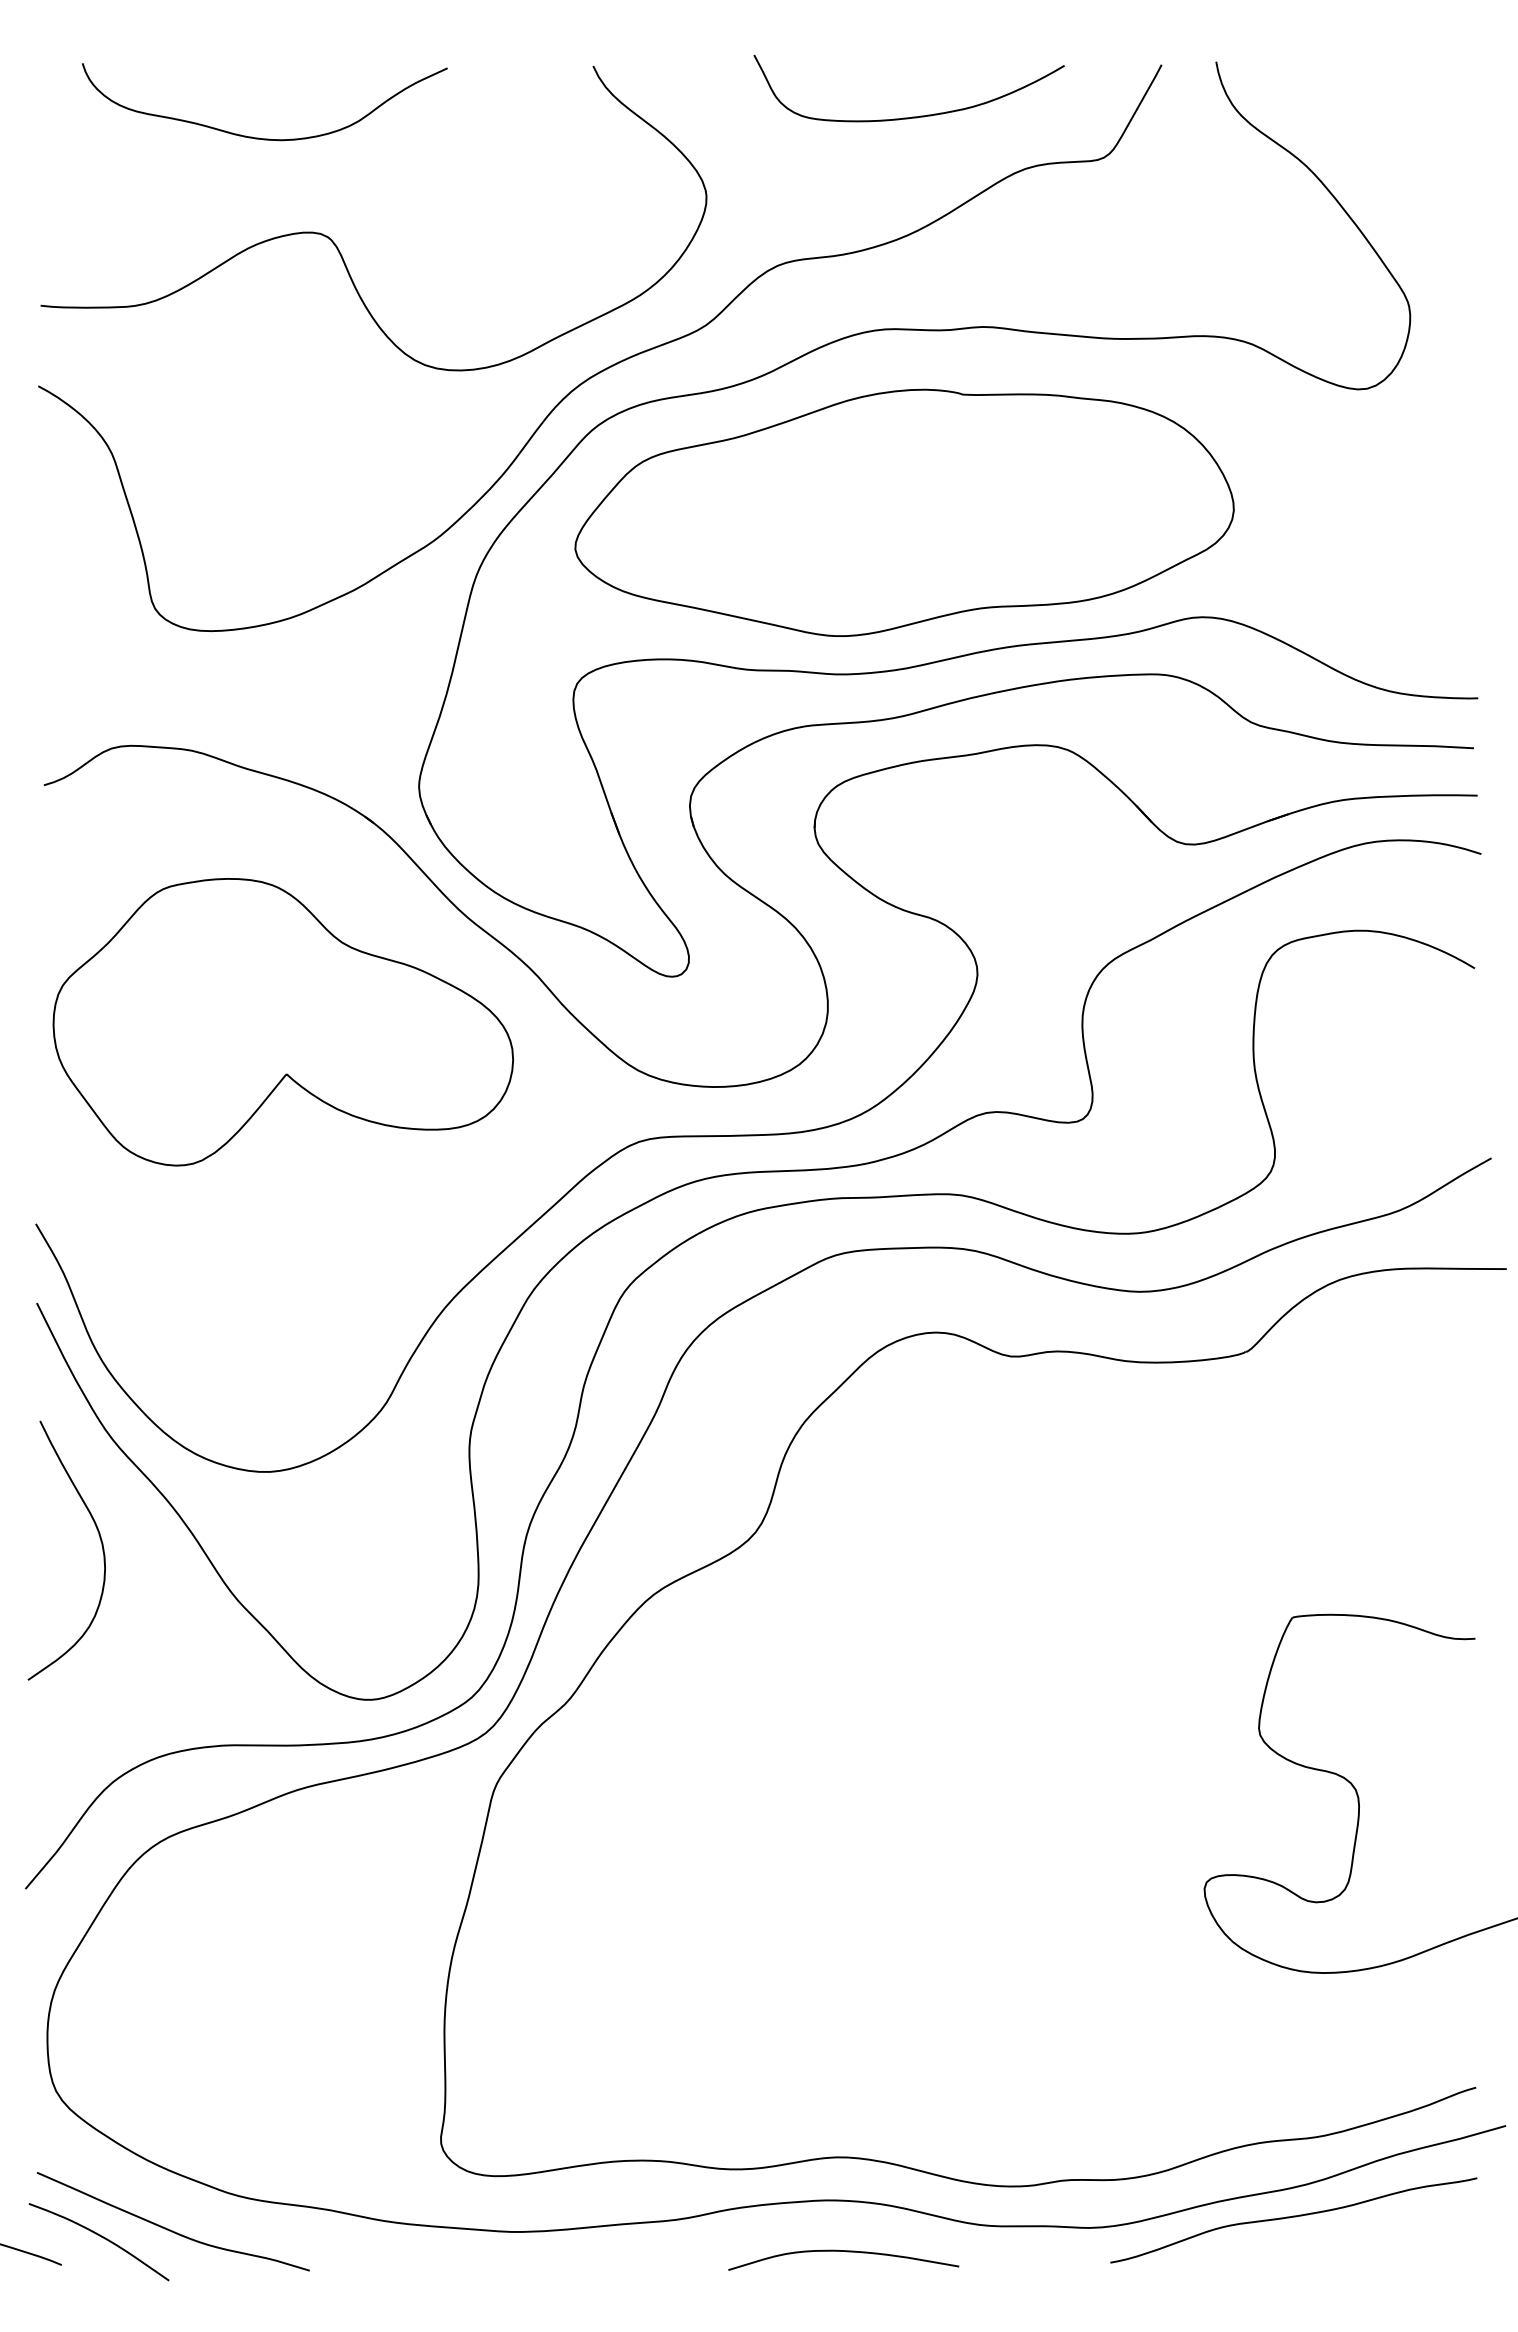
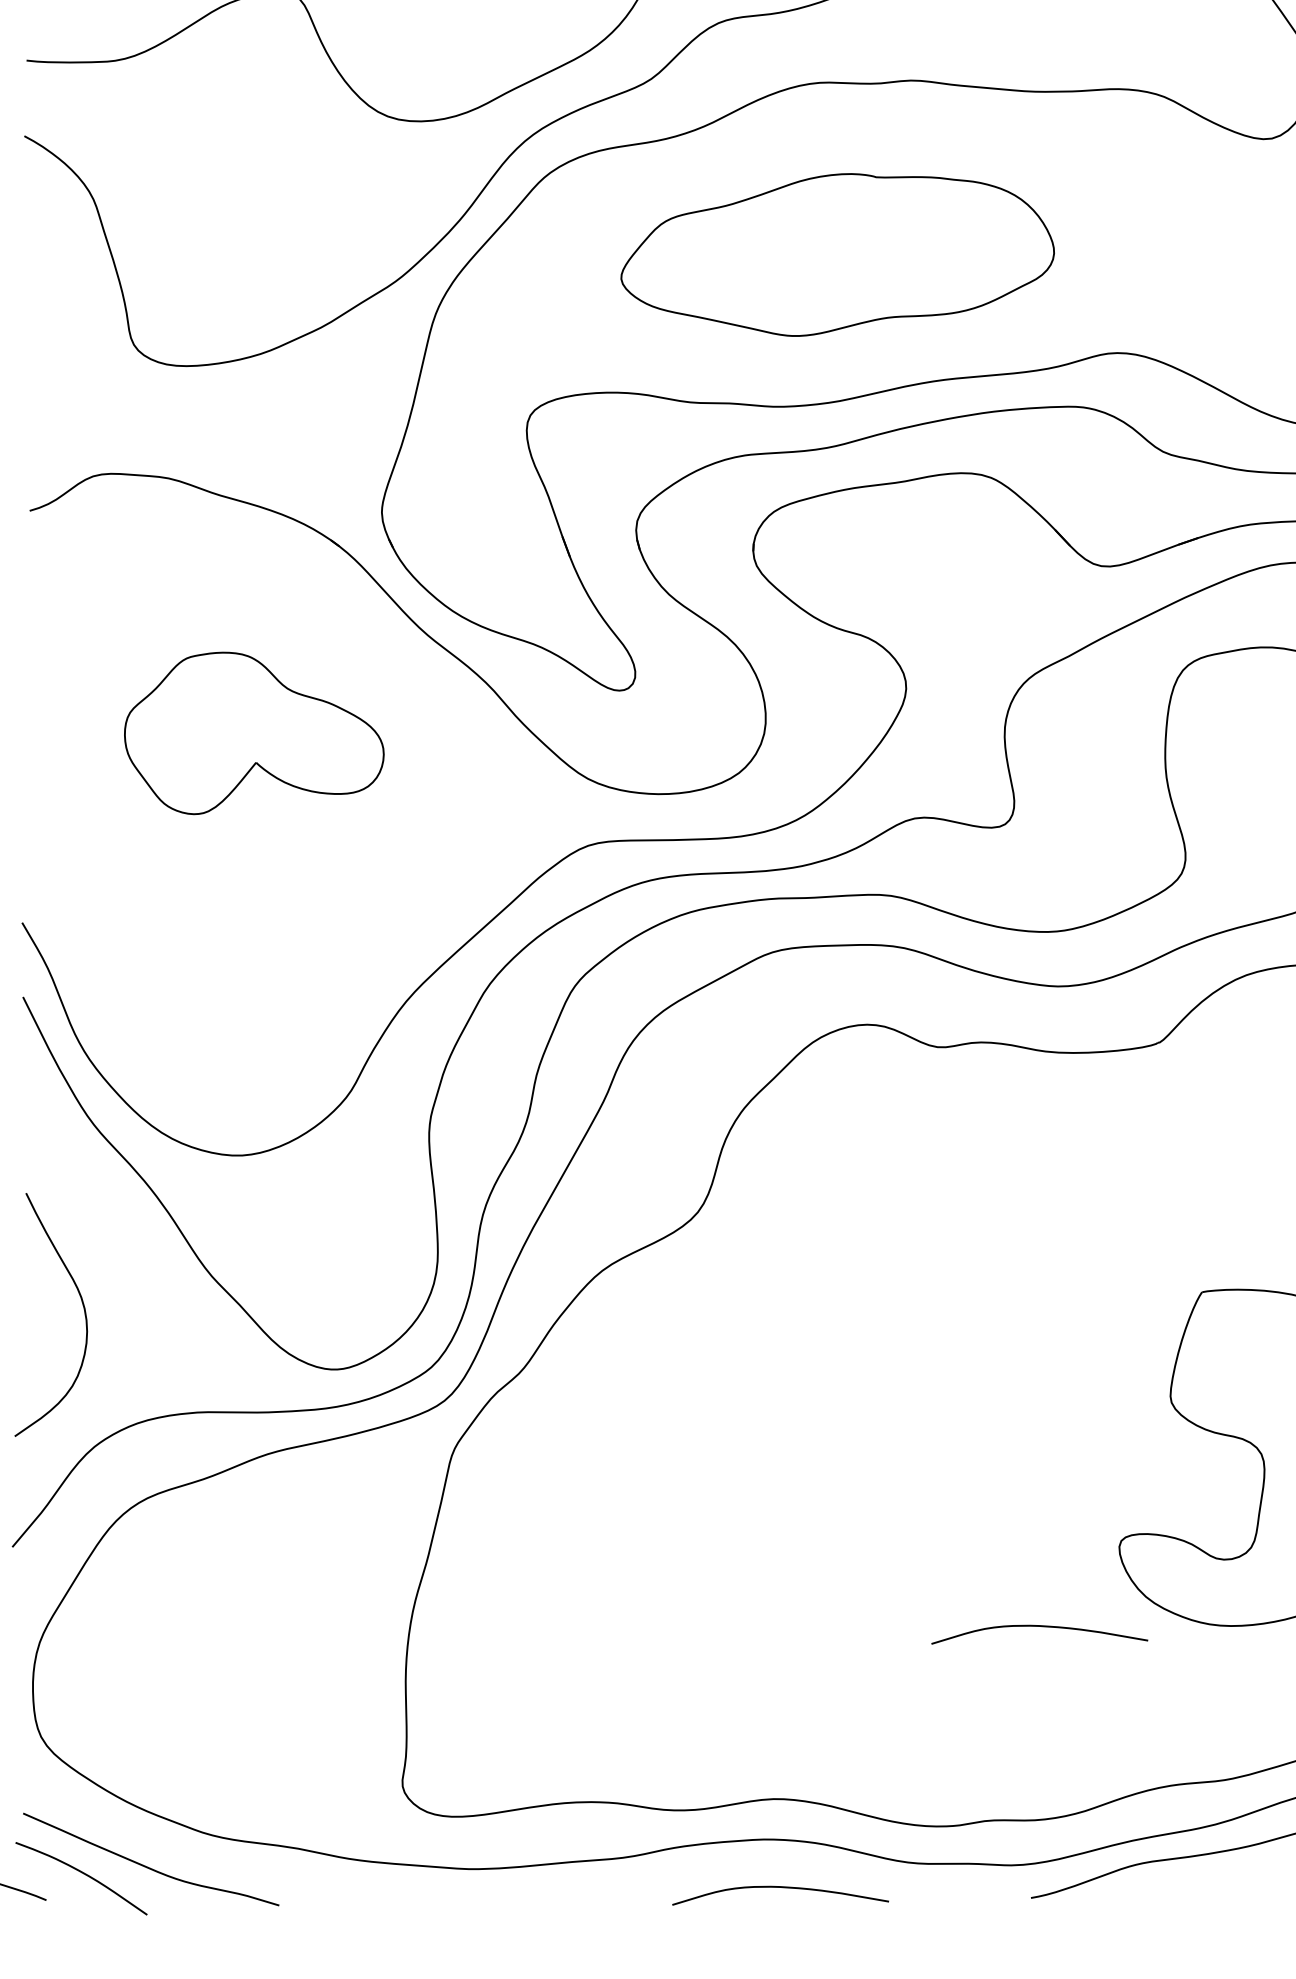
part: (904, 512) -> (837, 254), size x0.7
part: (282, 1022) -> (253, 733), size x0.6
curve: (99, 1538) -> (81, 1303), moved
curve: (1122, 1974) -> (1042, 1627), added

